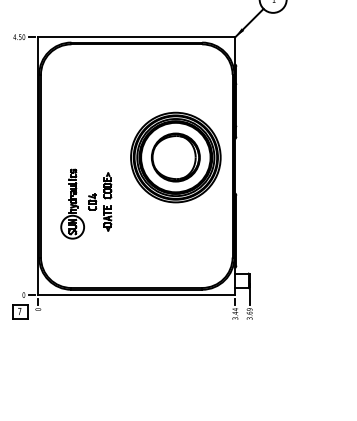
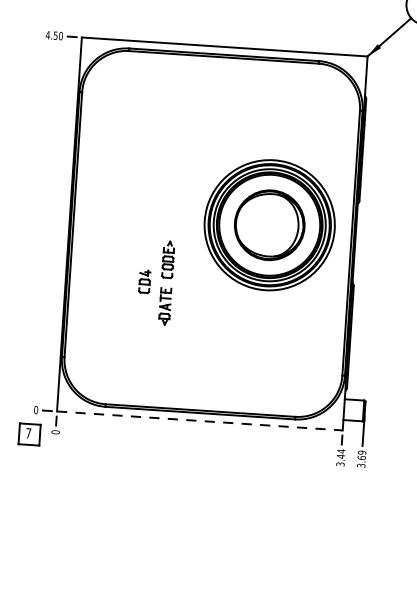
part: (72, 203) -> (115, 281), removed
line: (136, 295) -> (199, 421), solid -> dashed

